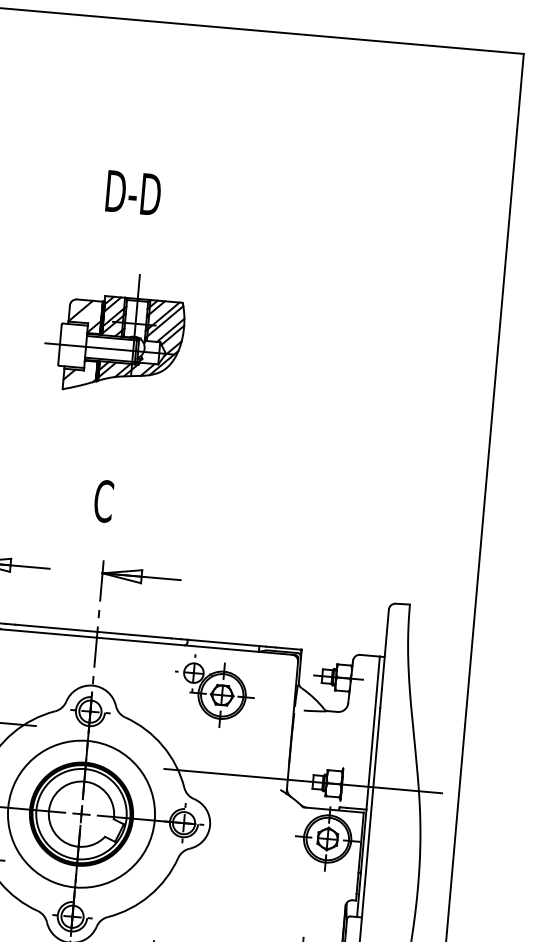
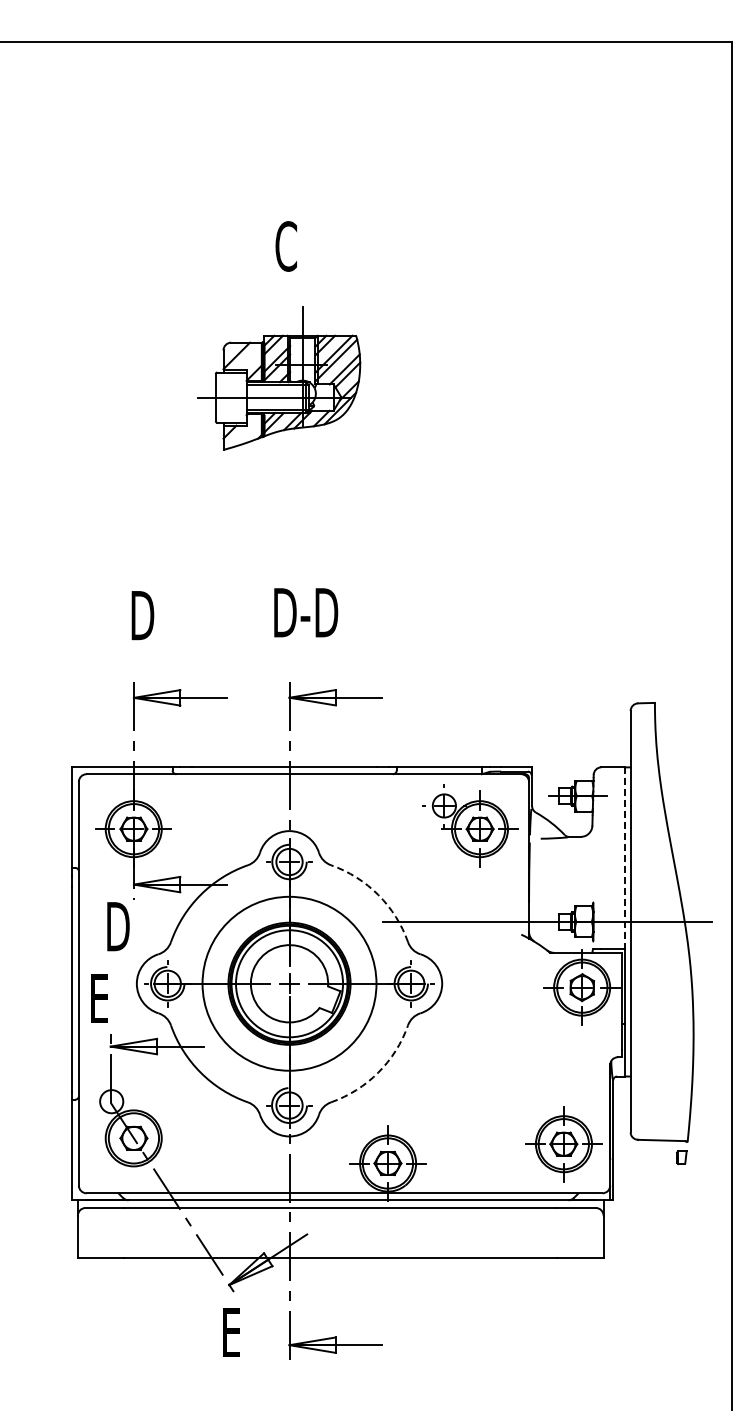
text: (133, 193) -> (286, 246), D-D -> C
part: (115, 333) -> (279, 378), moved
text: (122, 502) -> (305, 612), C -> D-D
part: (214, 691) -> (470, 825), moved
line: (372, 733) -> (624, 858), solid -> dashed
arc: (163, 745) -> (378, 894), solid -> dashed
arc: (149, 895) -> (378, 1072), solid -> dashed

